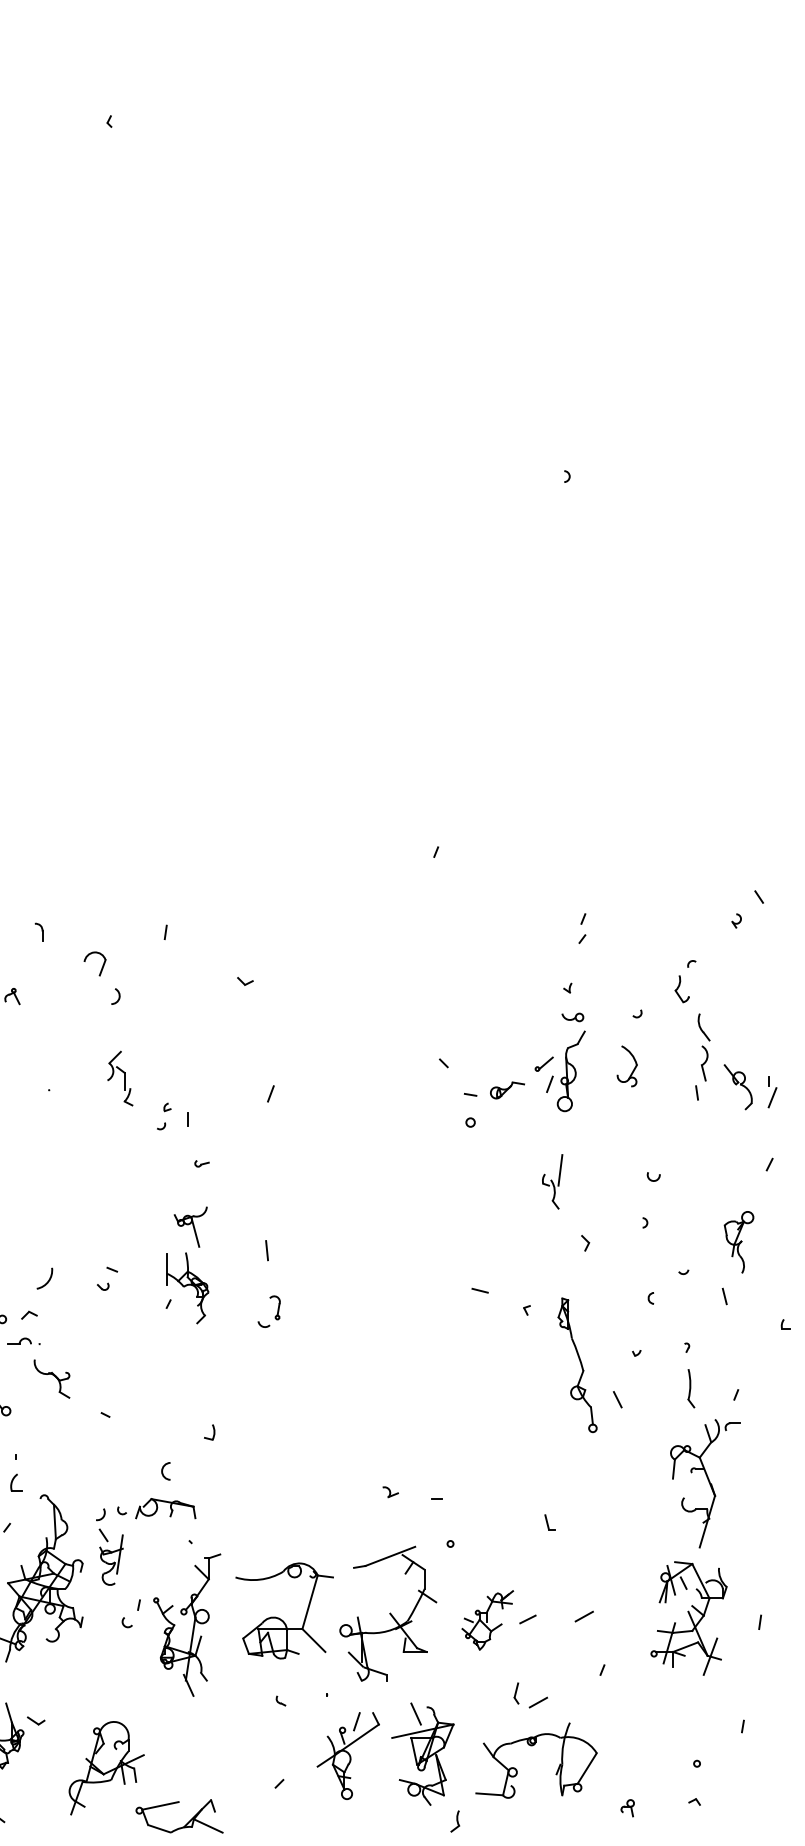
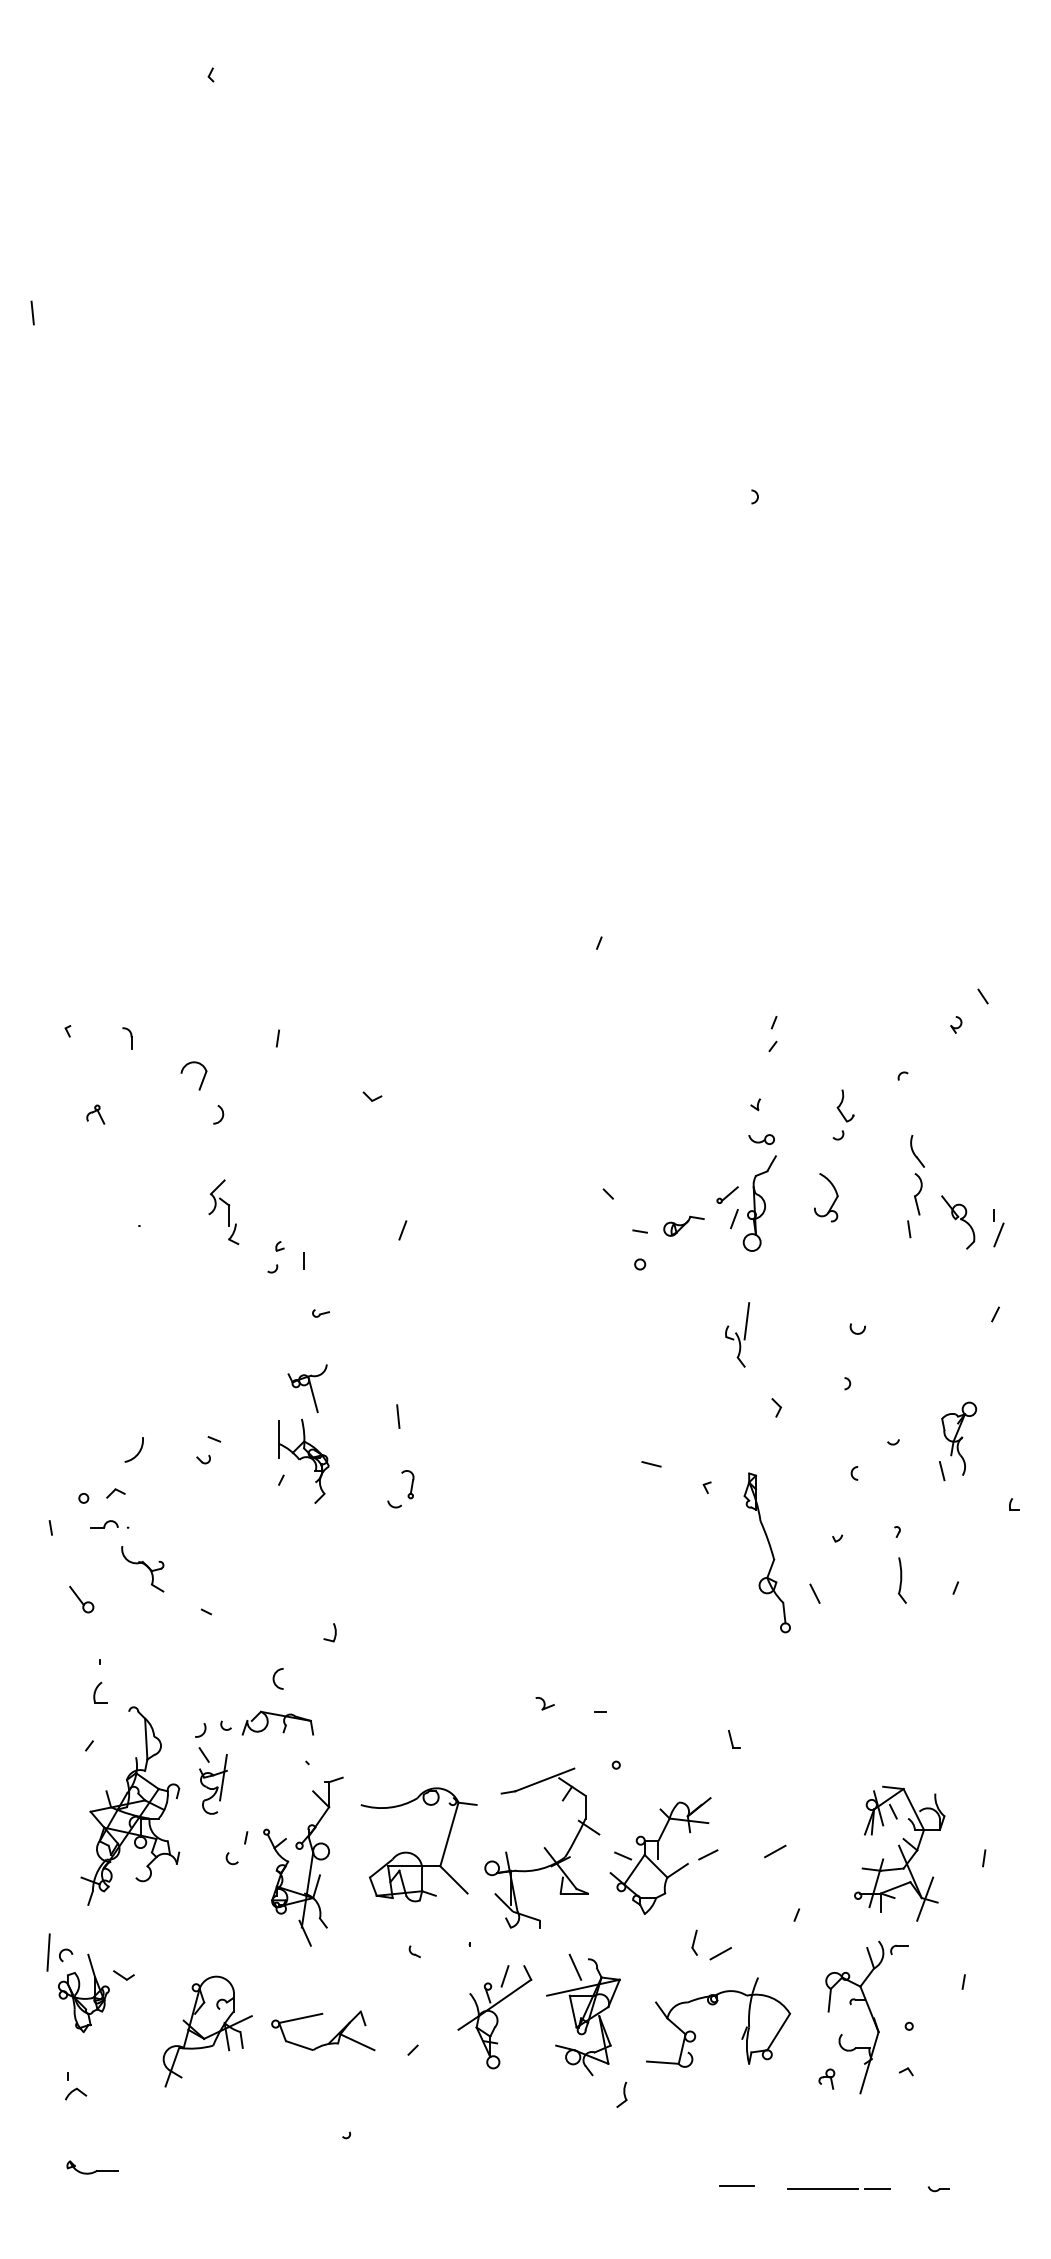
part: (682, 988) -> (845, 1105), moved
part: (739, 1242) -> (959, 1438), moved
part: (704, 1483) -> (866, 2017), moved
part: (487, 1619) -> (660, 1855), size x1.67
part: (187, 1822) -> (332, 2038), moved

